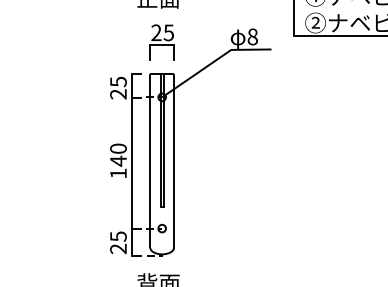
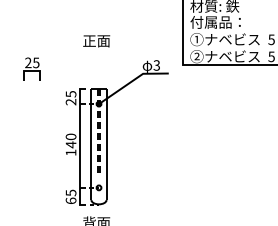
text: (252, 36) -> (156, 65), 8 -> 3
part: (161, 41) -> (31, 68), moved
line: (161, 207) -> (98, 174), solid -> dashed
text: (117, 248) -> (70, 200), 25 -> 65

